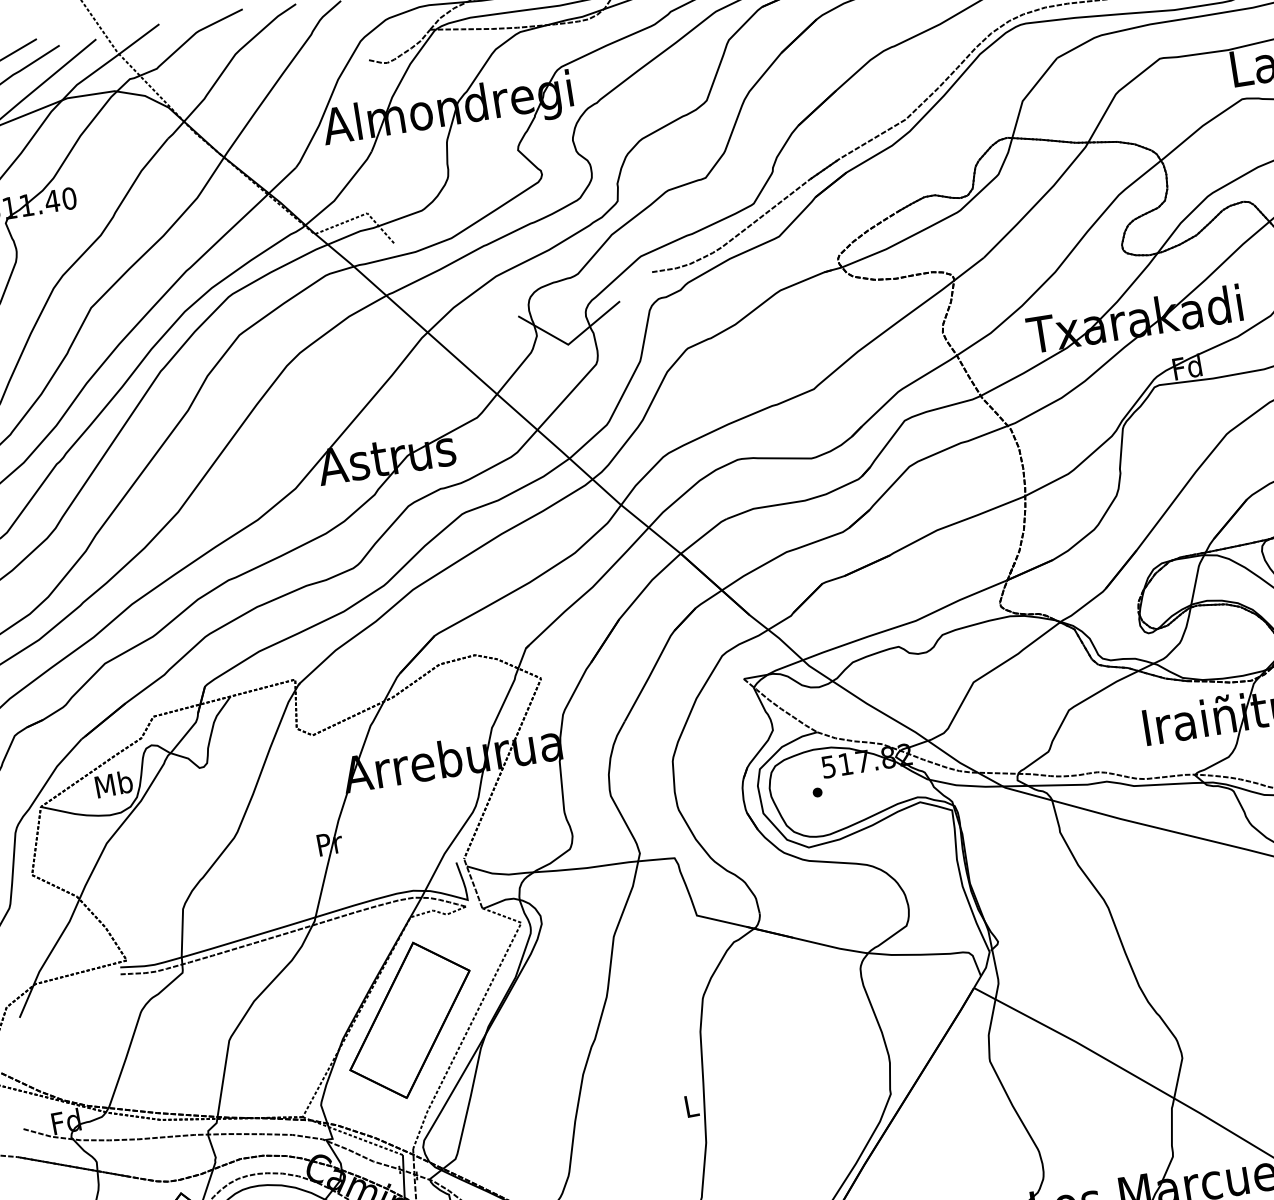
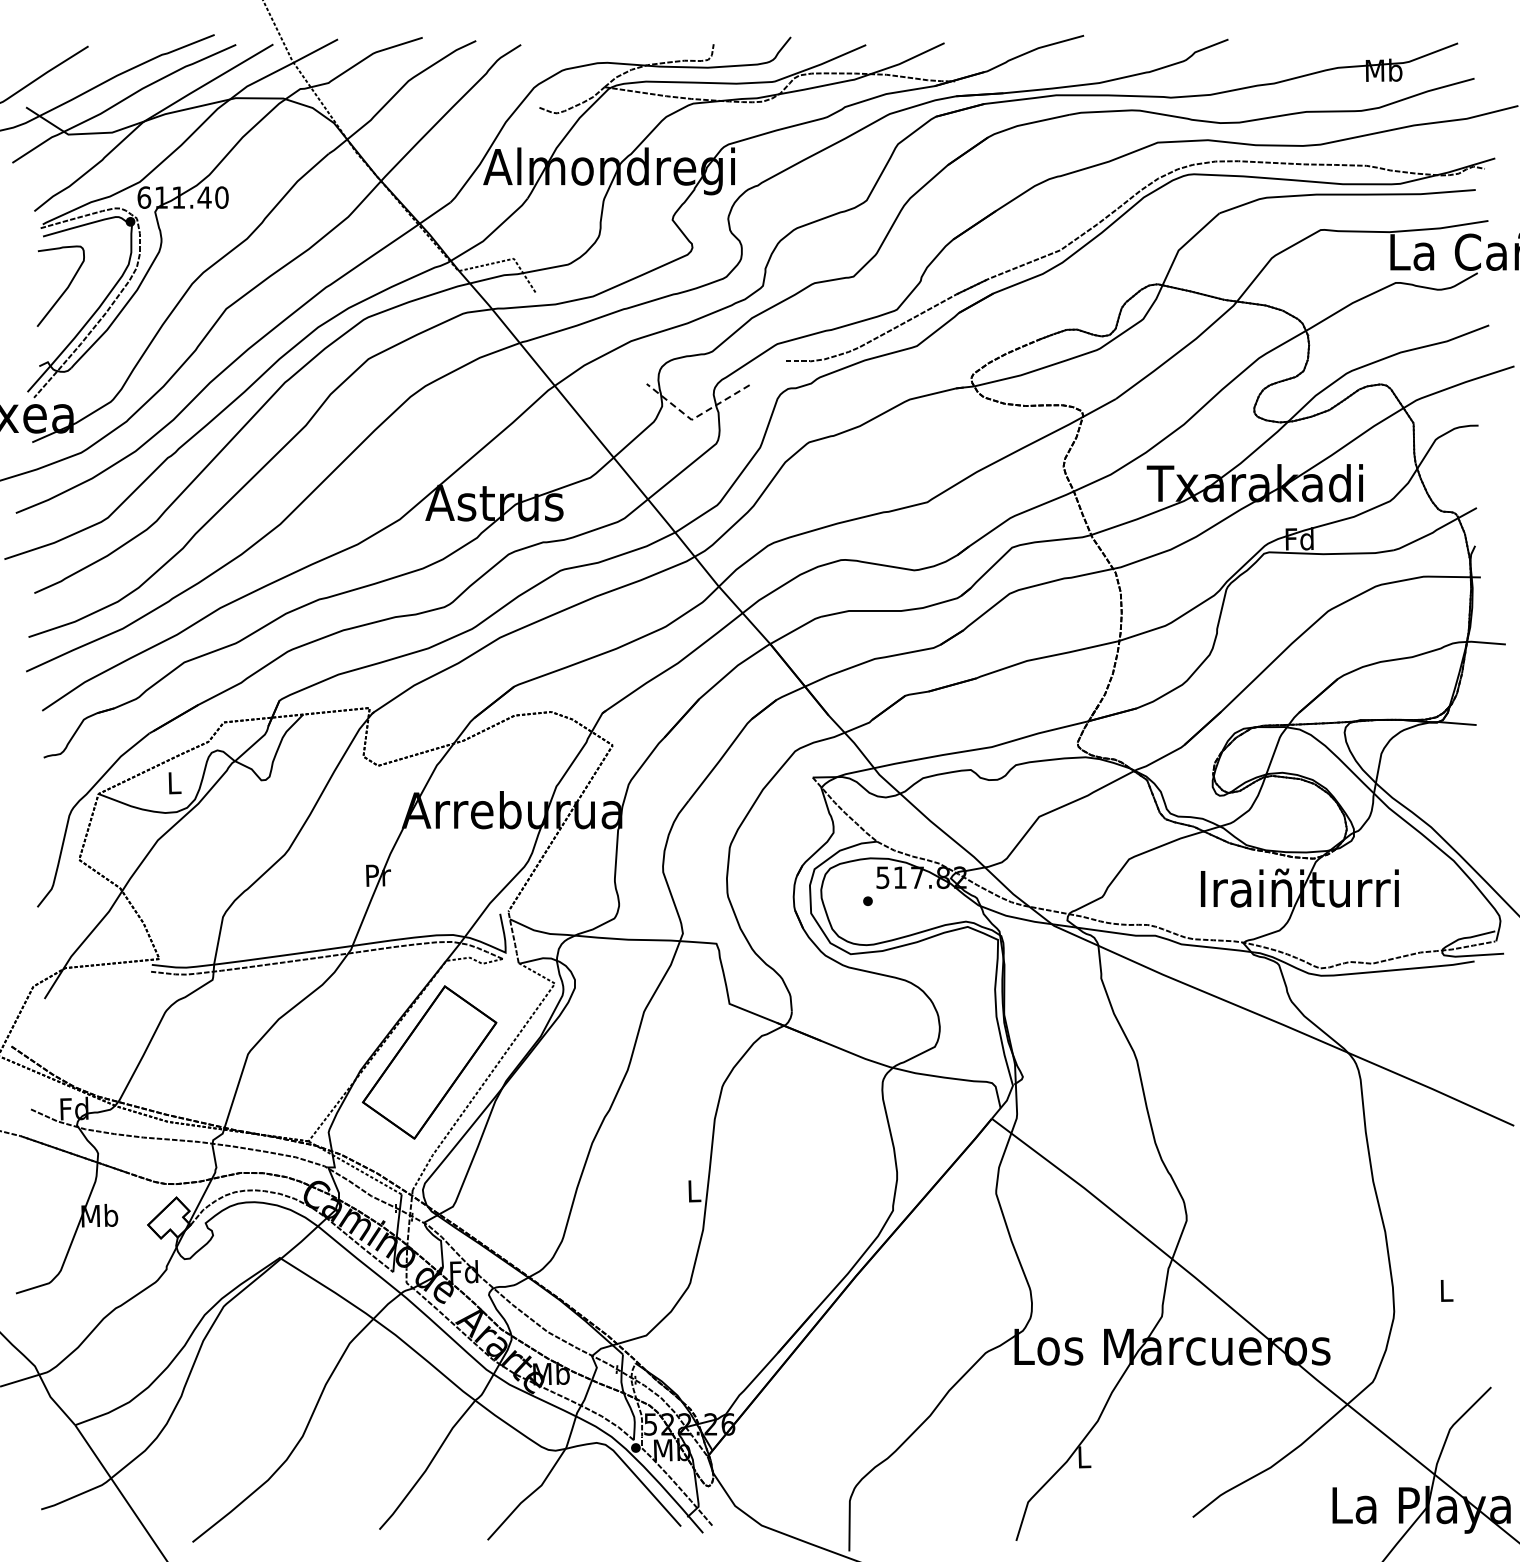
line: (571, 341) -> (695, 417), solid -> dashed
text: (114, 783) -> (174, 782), Mb -> L

